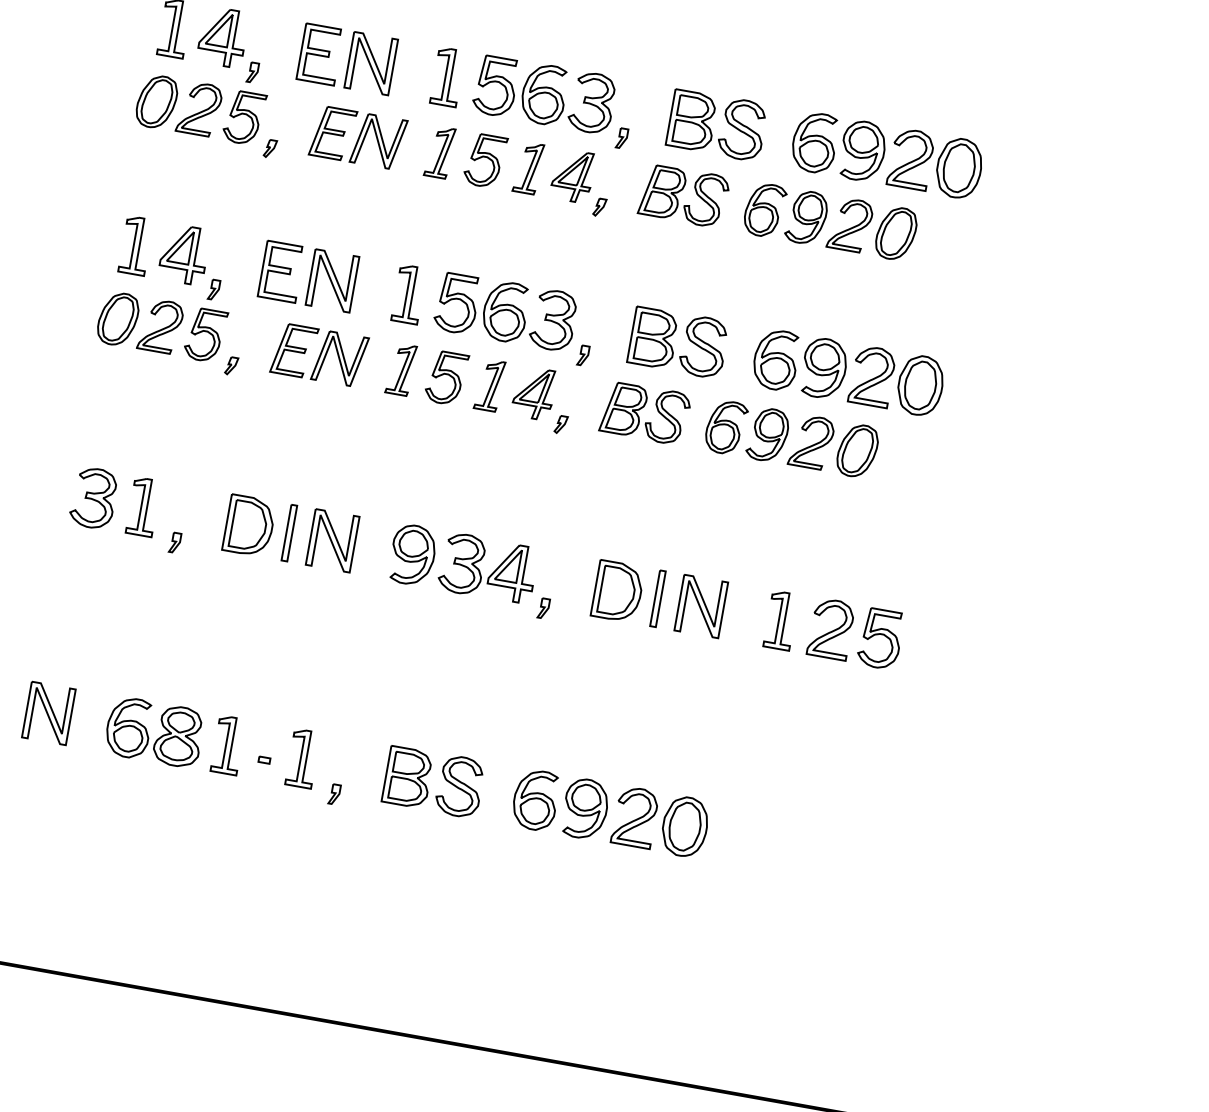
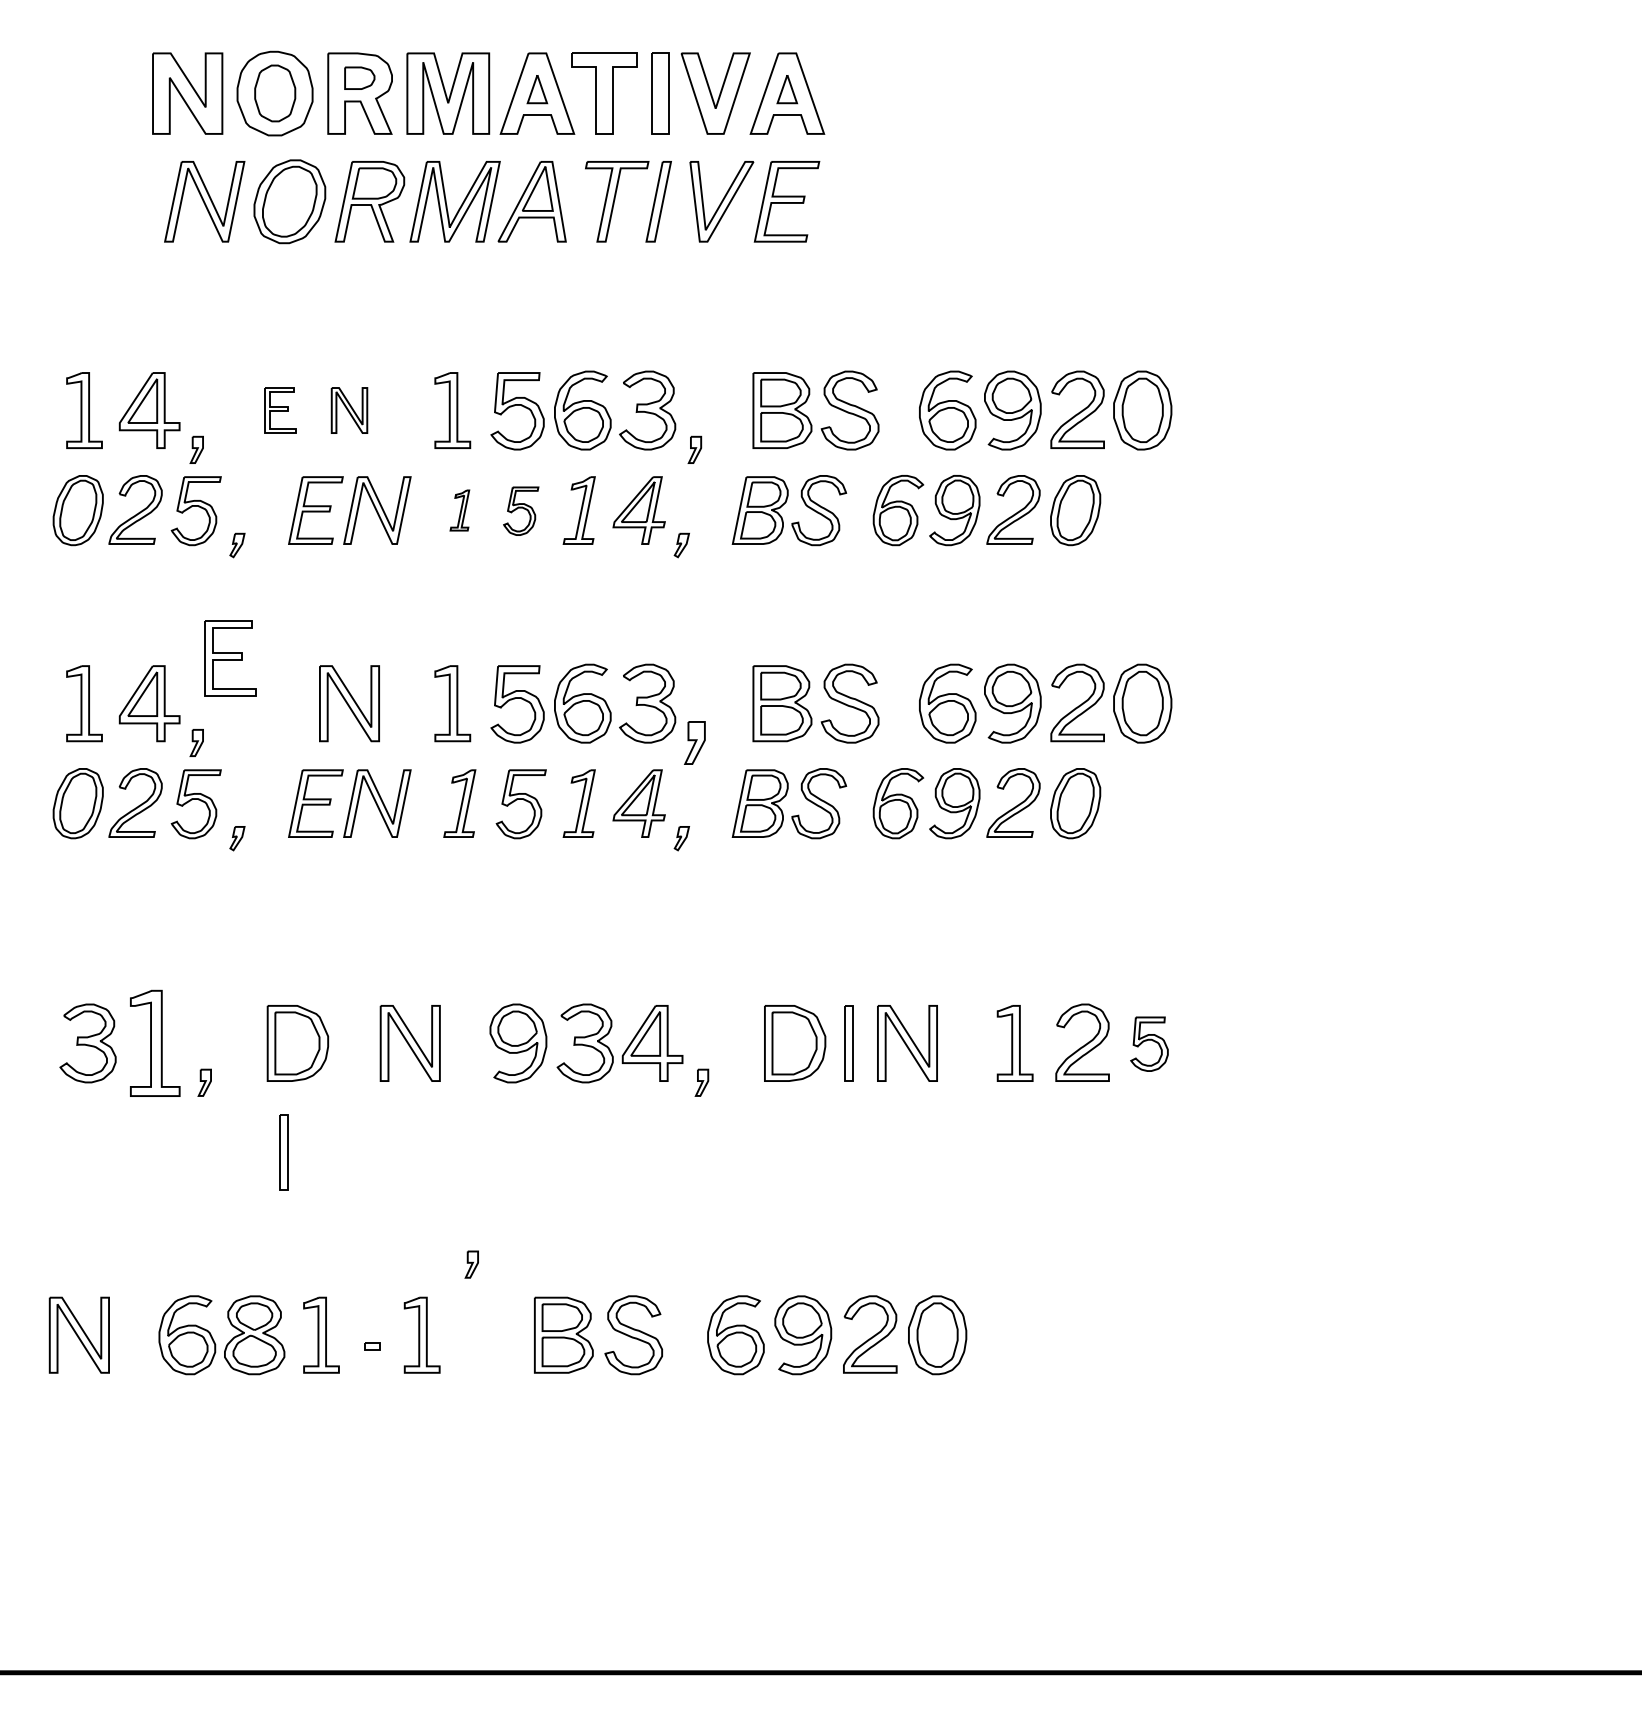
part: (320, 54) -> (280, 410), size x0.6
part: (371, 63) -> (349, 410), size x0.6
part: (439, 152) -> (459, 510), size x0.6
part: (484, 161) -> (520, 511), size x0.7
part: (281, 271) -> (230, 658), moved
part: (583, 355) -> (694, 742), size x1.6
part: (143, 507) -> (154, 1043), size x1.4
part: (289, 533) -> (283, 1152), moved
part: (880, 639) -> (1149, 1044), size x0.7
part: (334, 794) -> (471, 1264), moved

